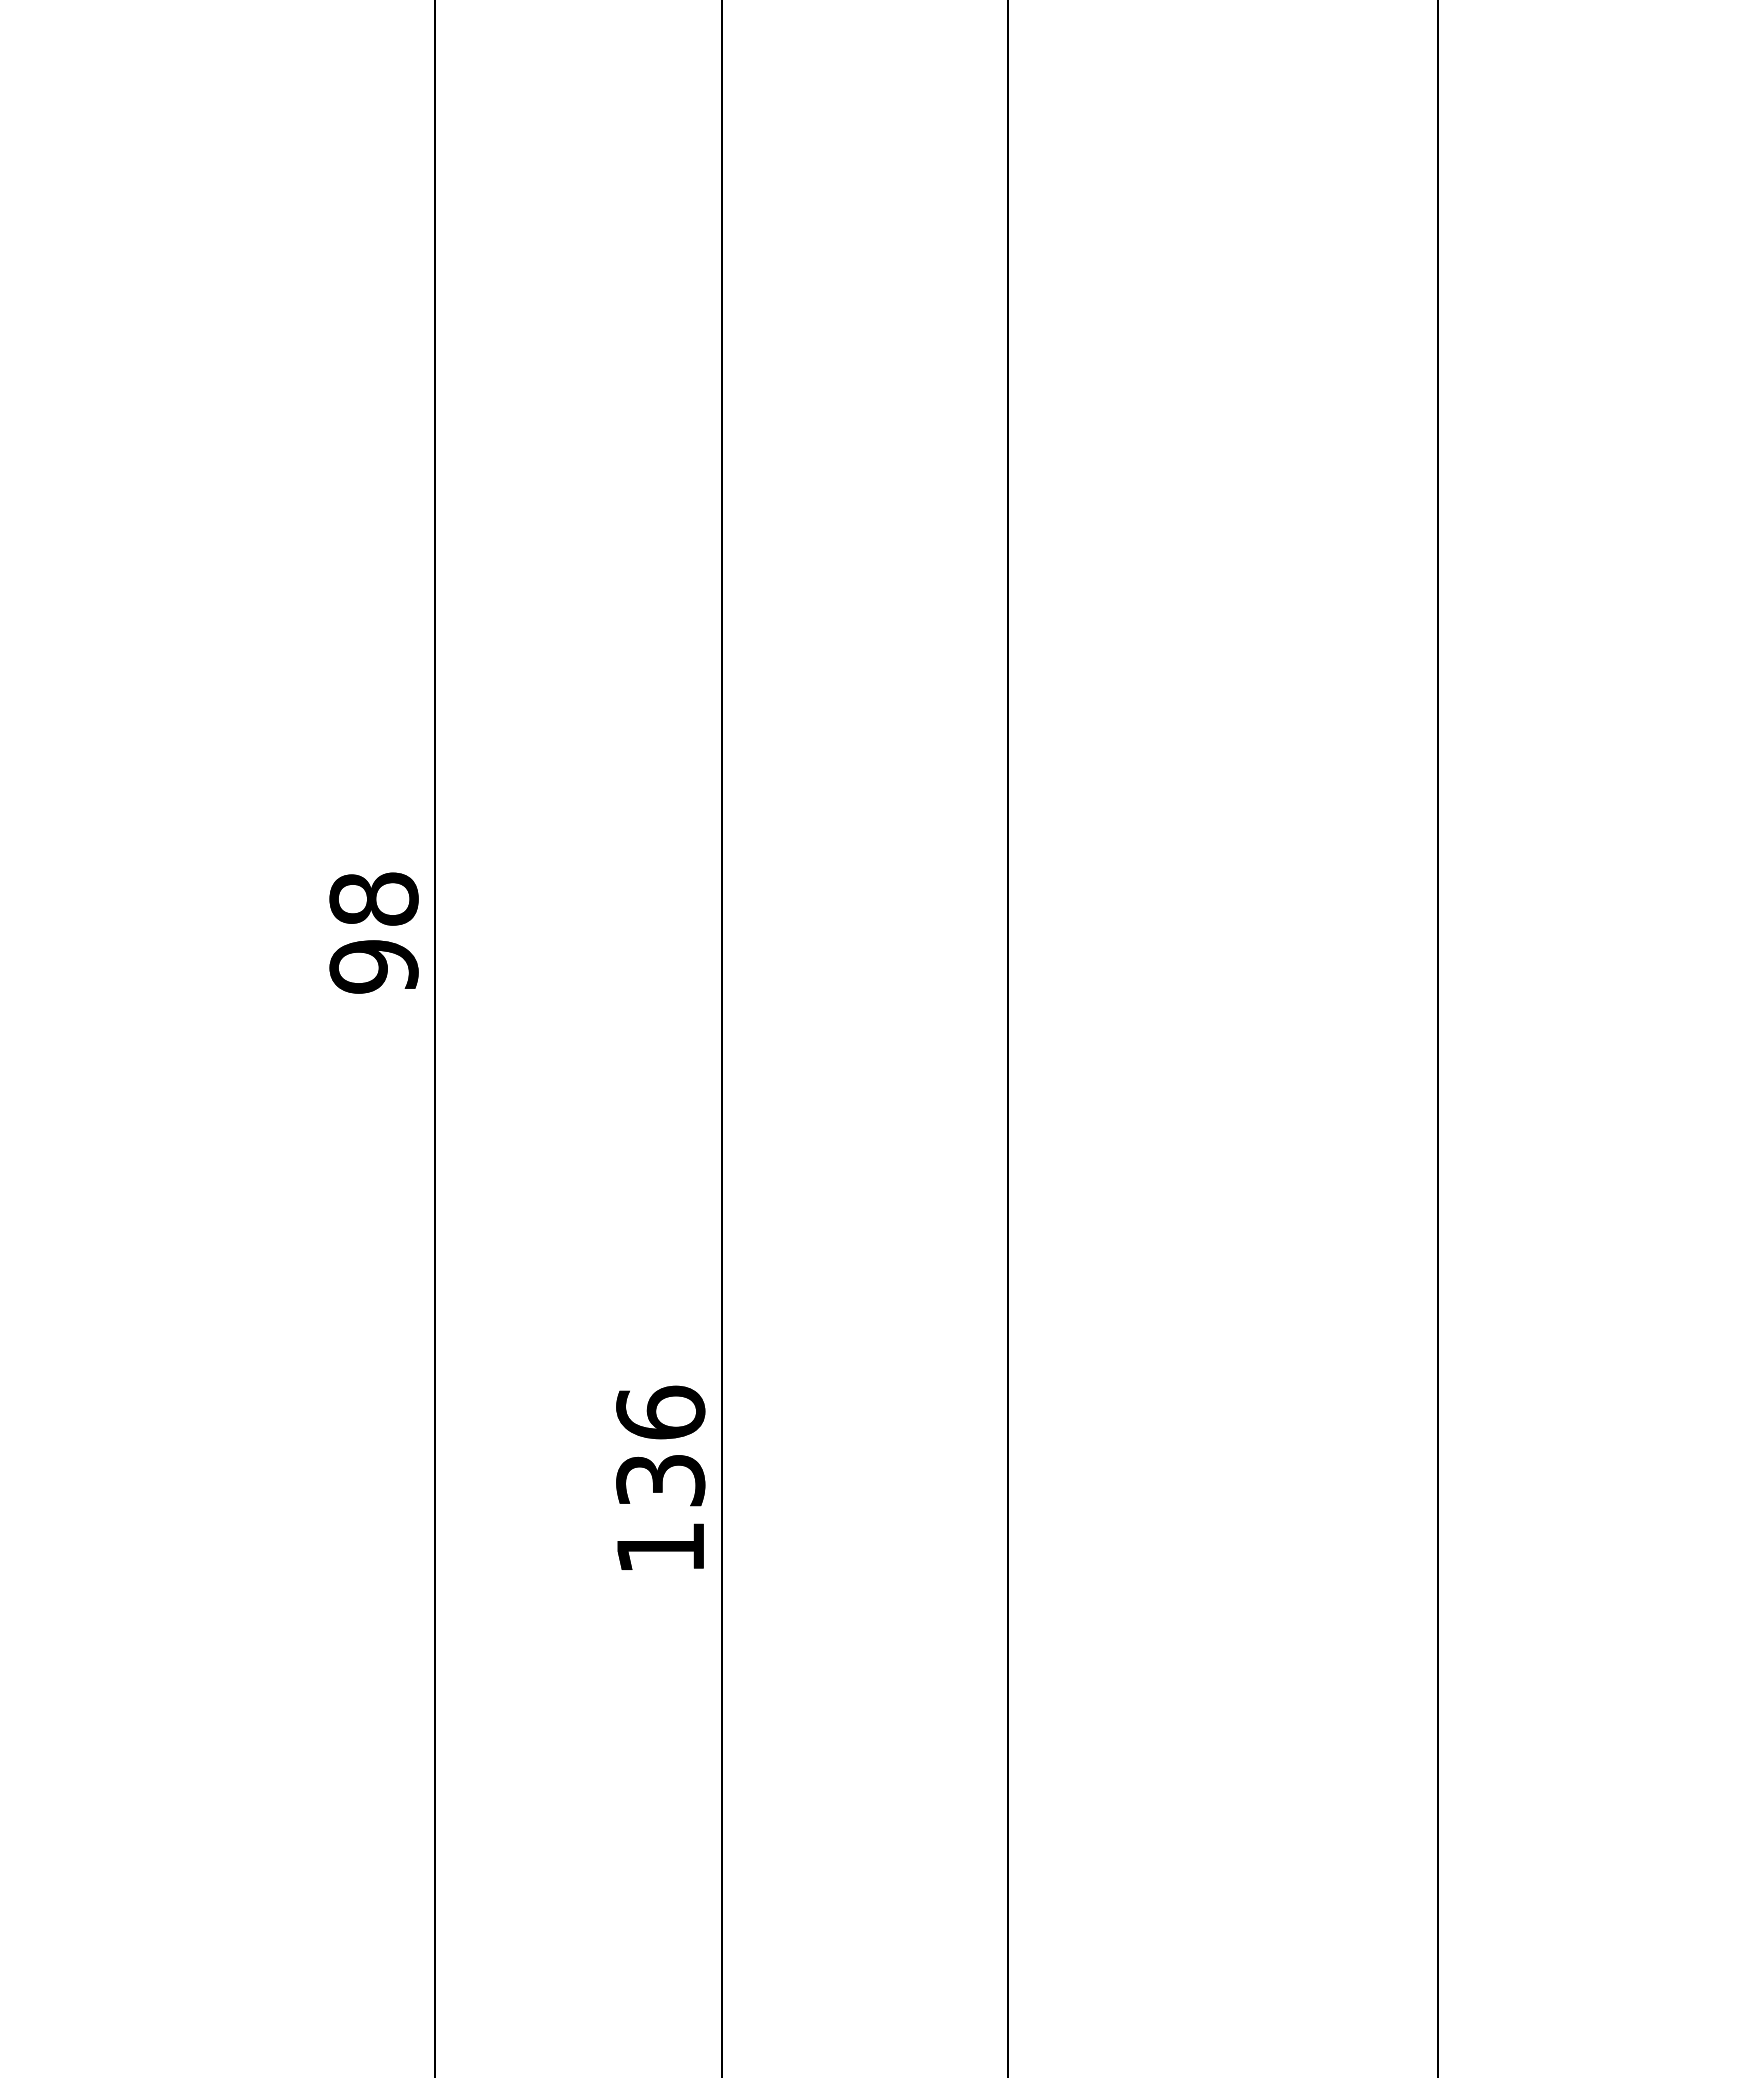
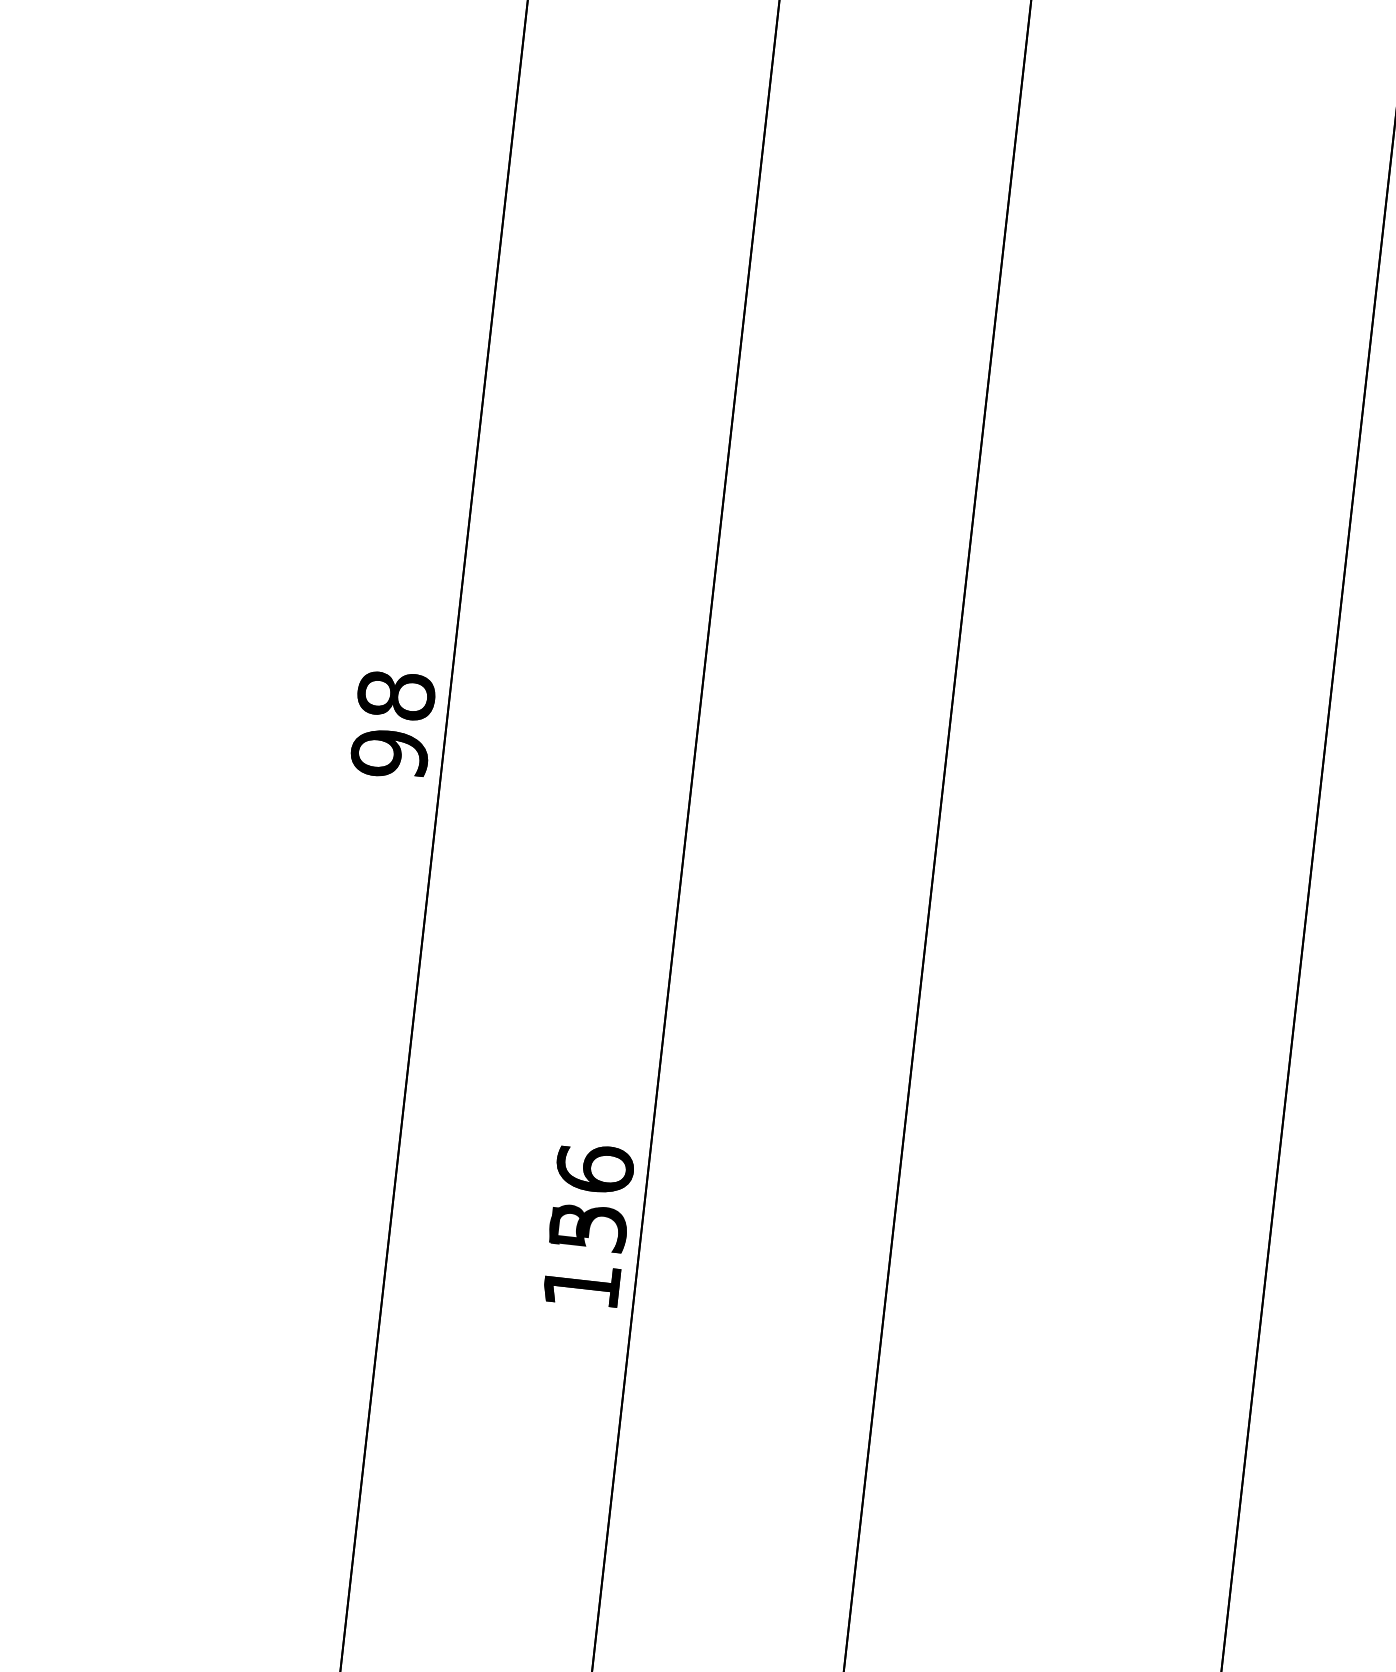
text: (660, 1480) -> (588, 1227), 136 -> 156

